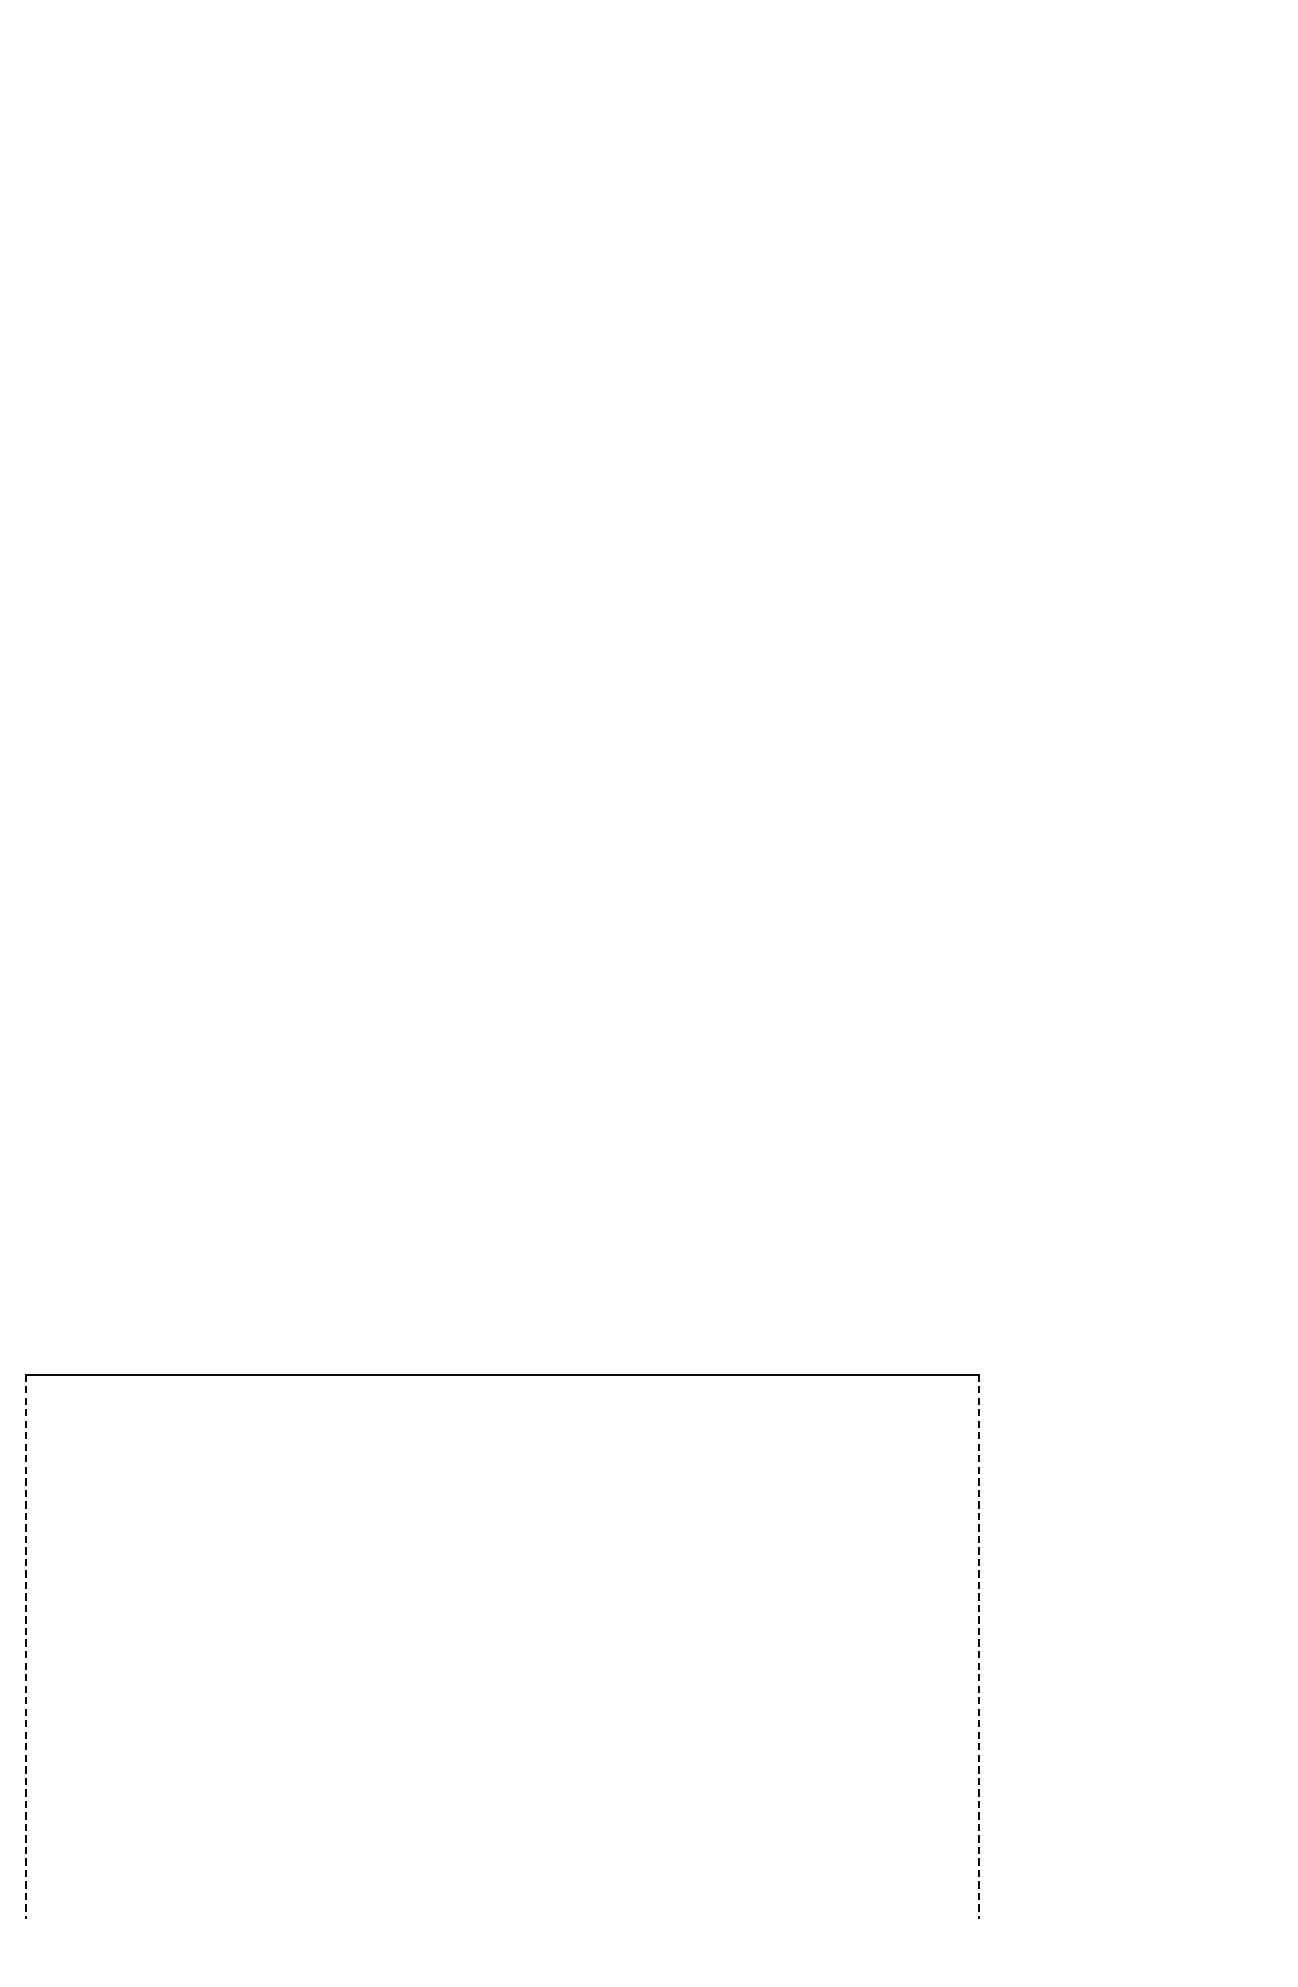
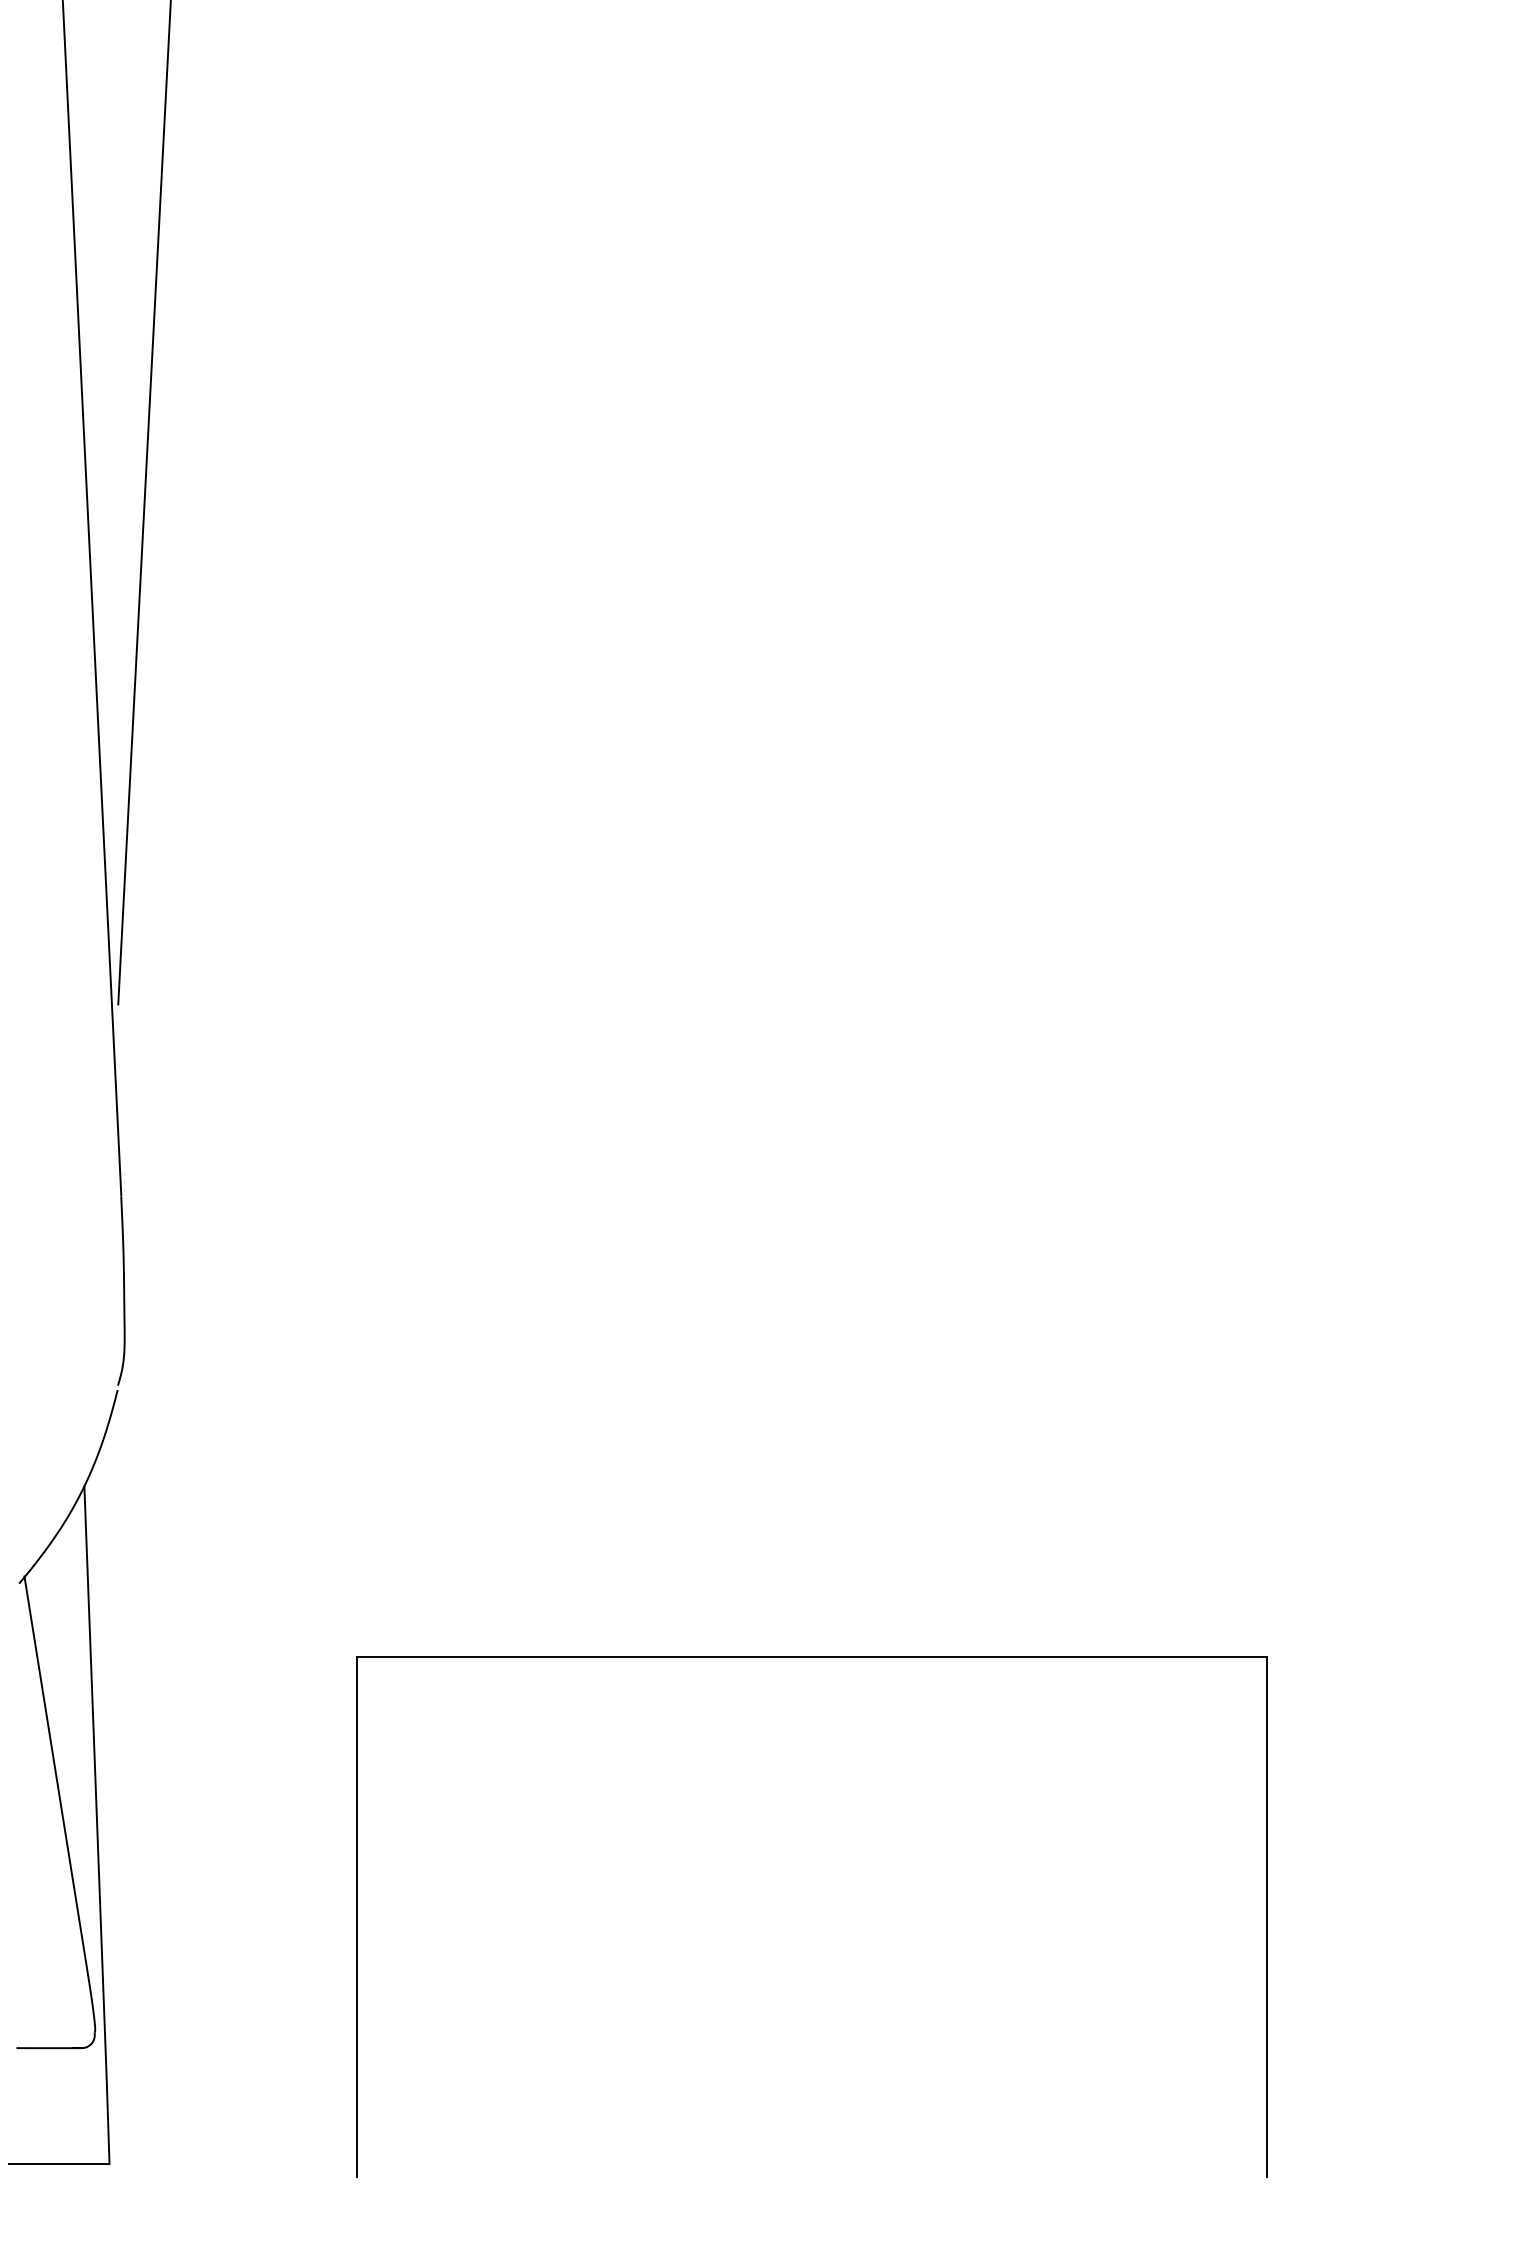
line: (25, 1647) -> (356, 1917), dashed -> solid
line: (978, 1647) -> (1266, 1917), dashed -> solid

